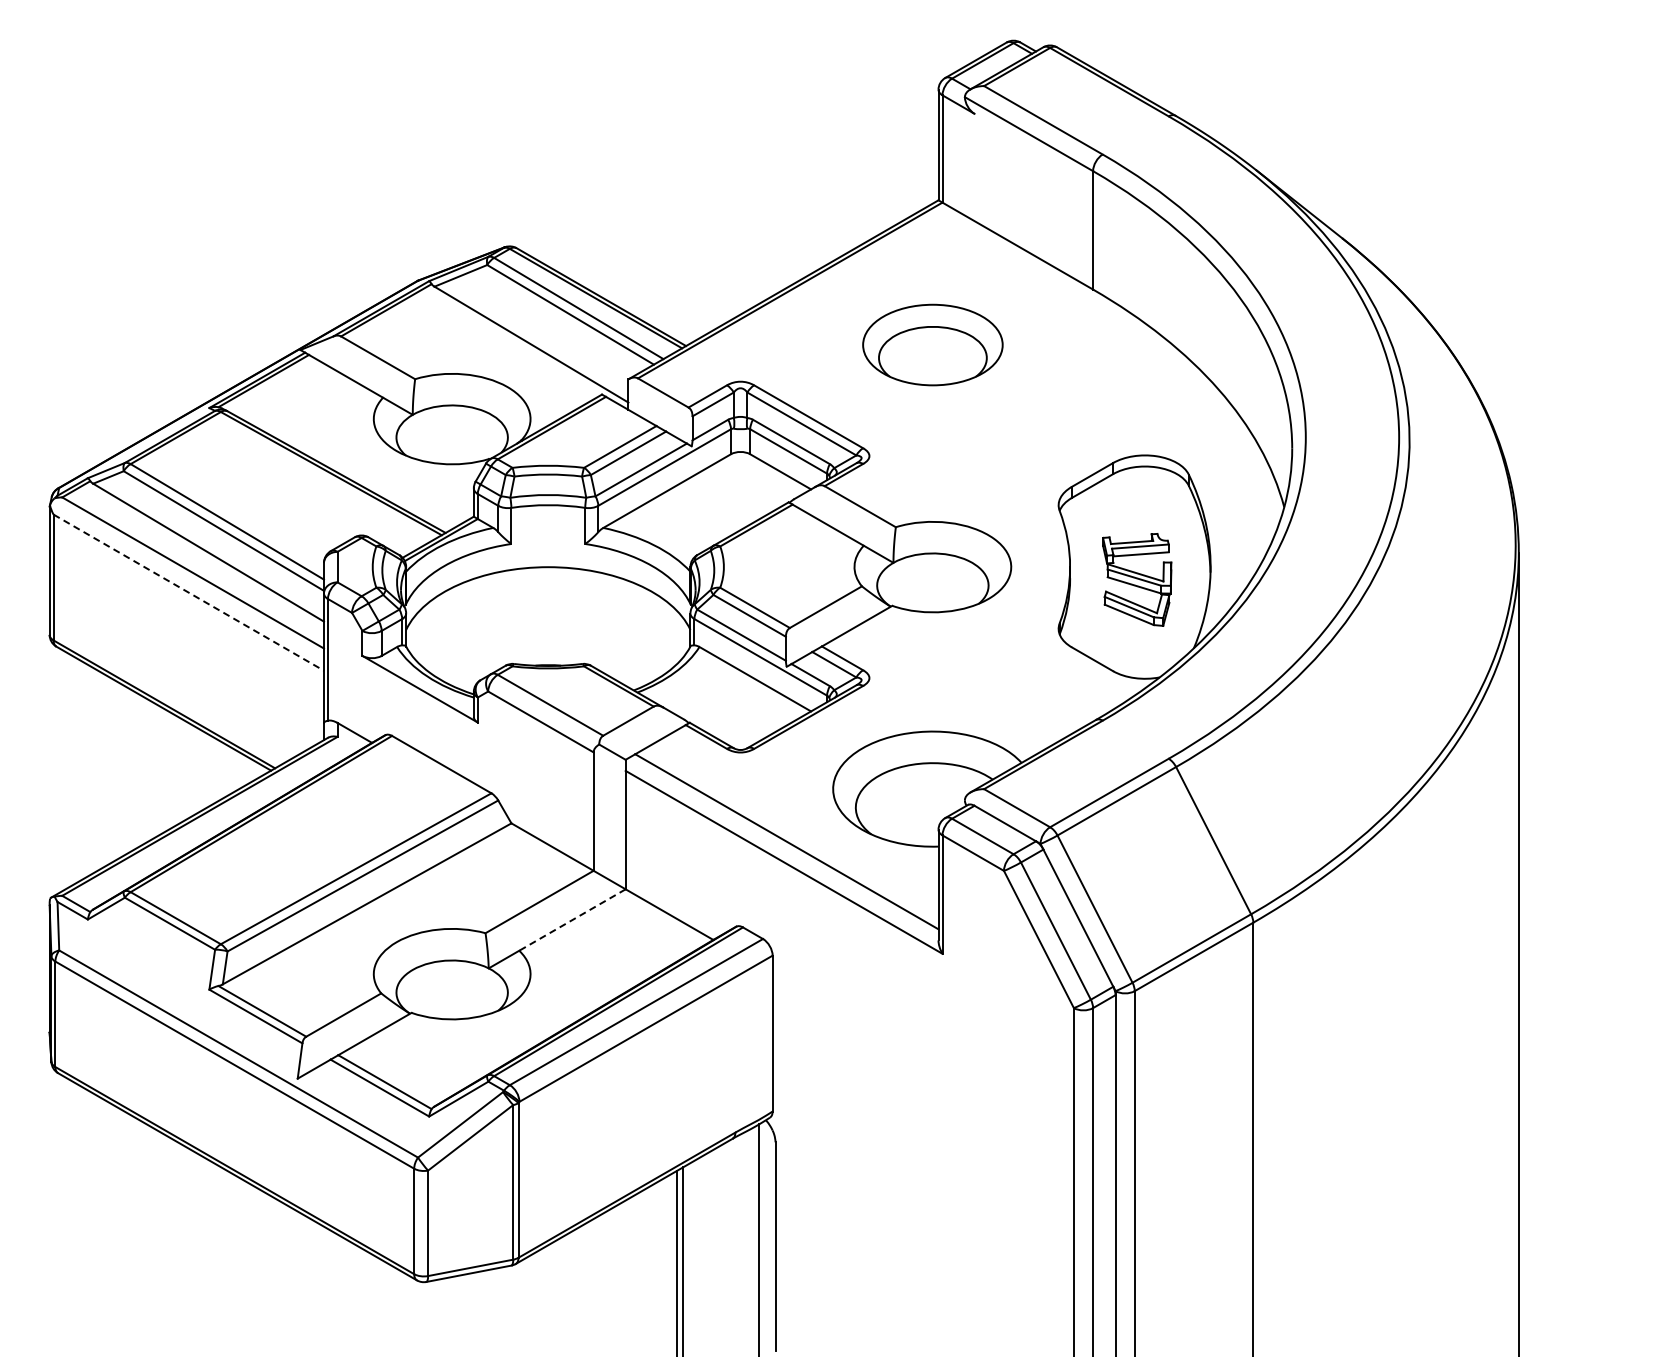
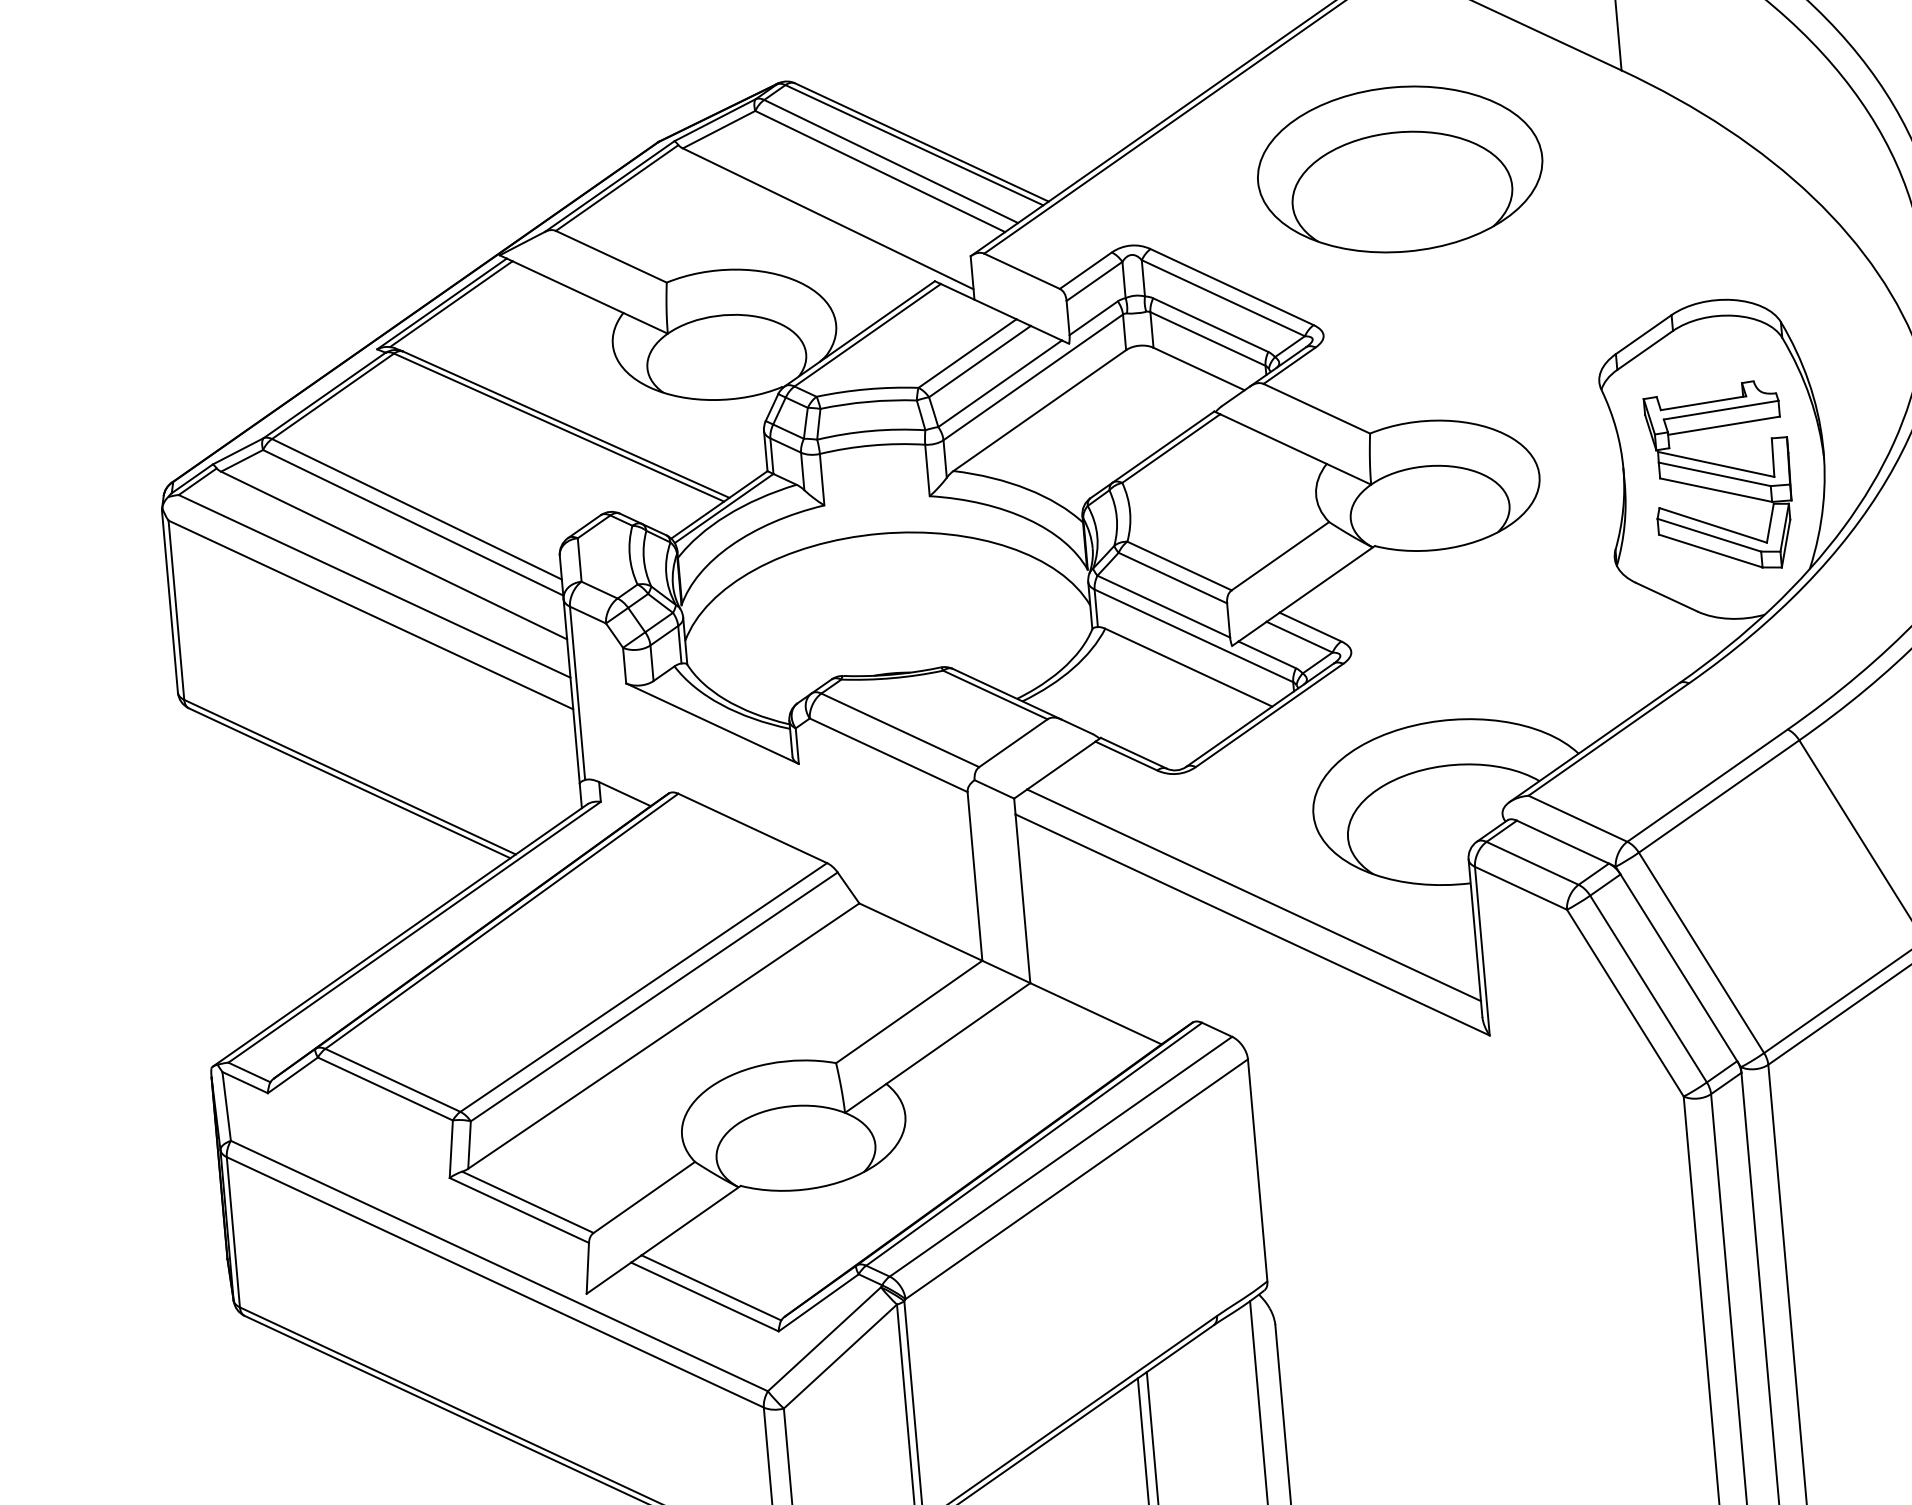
part: (932, 344) -> (1399, 168), size x1.43
part: (1136, 579) -> (1719, 478), size x1.43
line: (189, 592) -> (371, 614), dashed -> solid
line: (572, 920) -> (958, 1034), dashed -> solid

